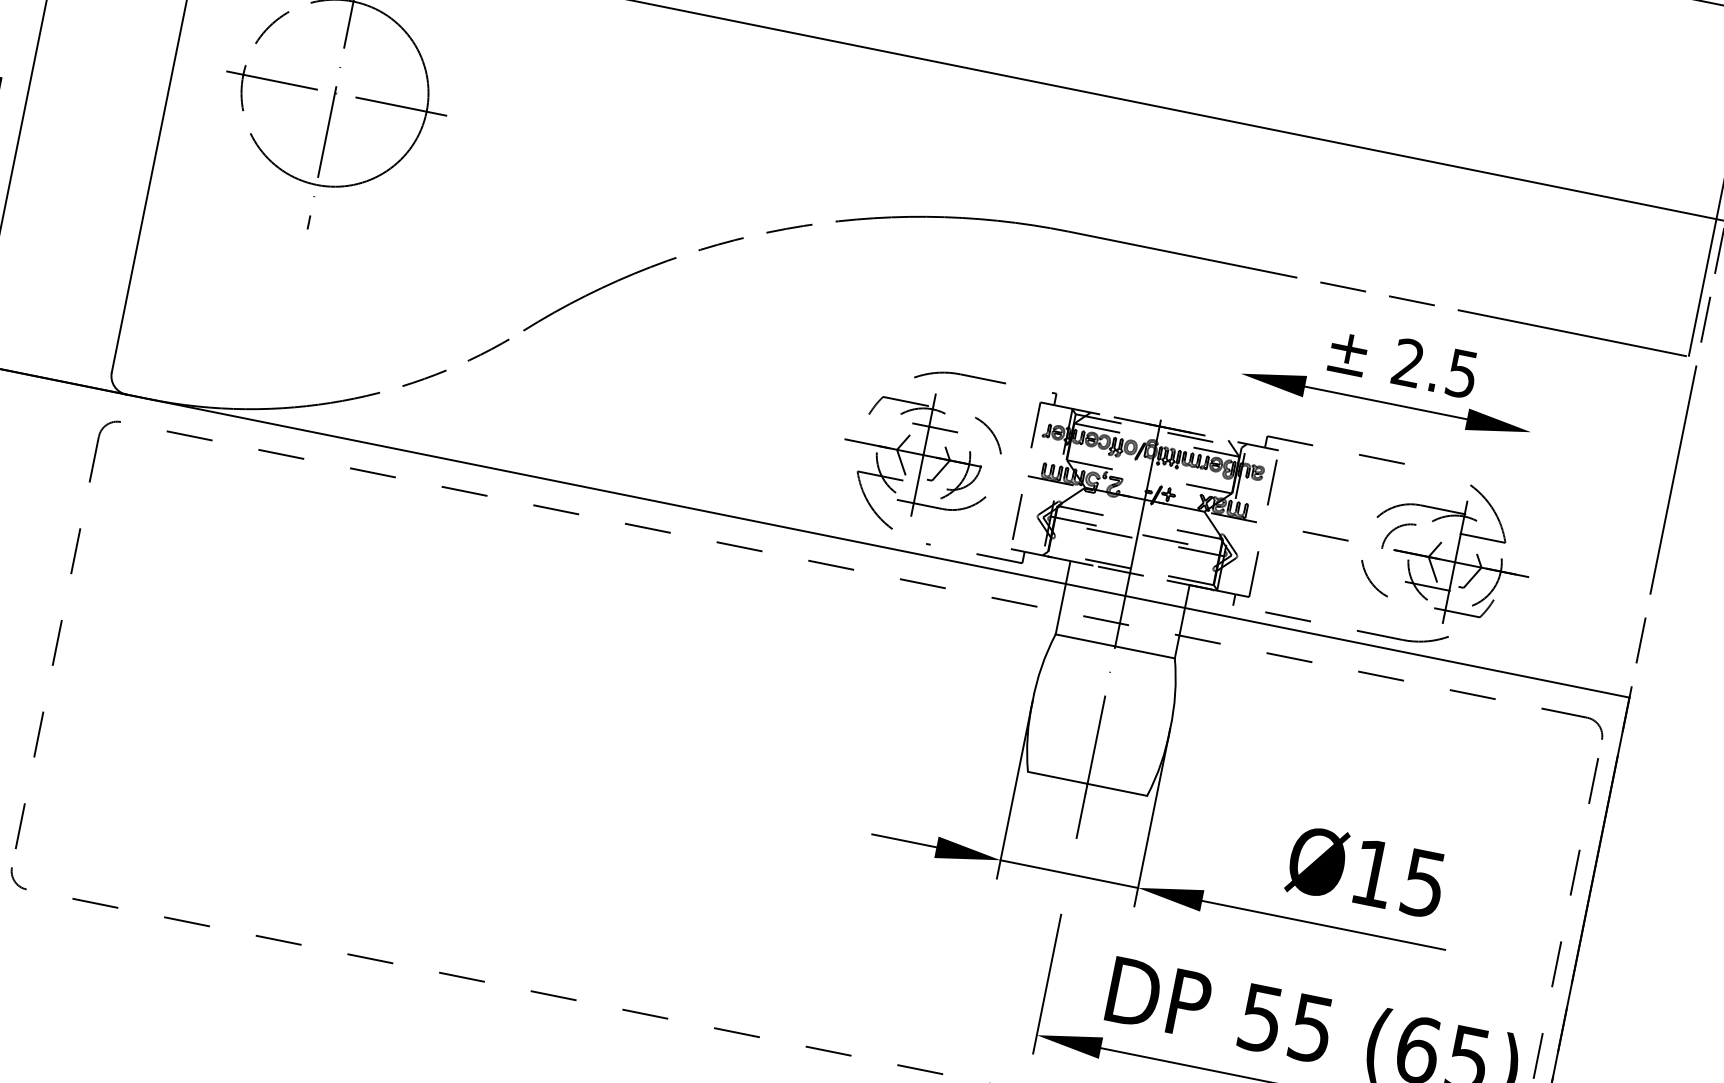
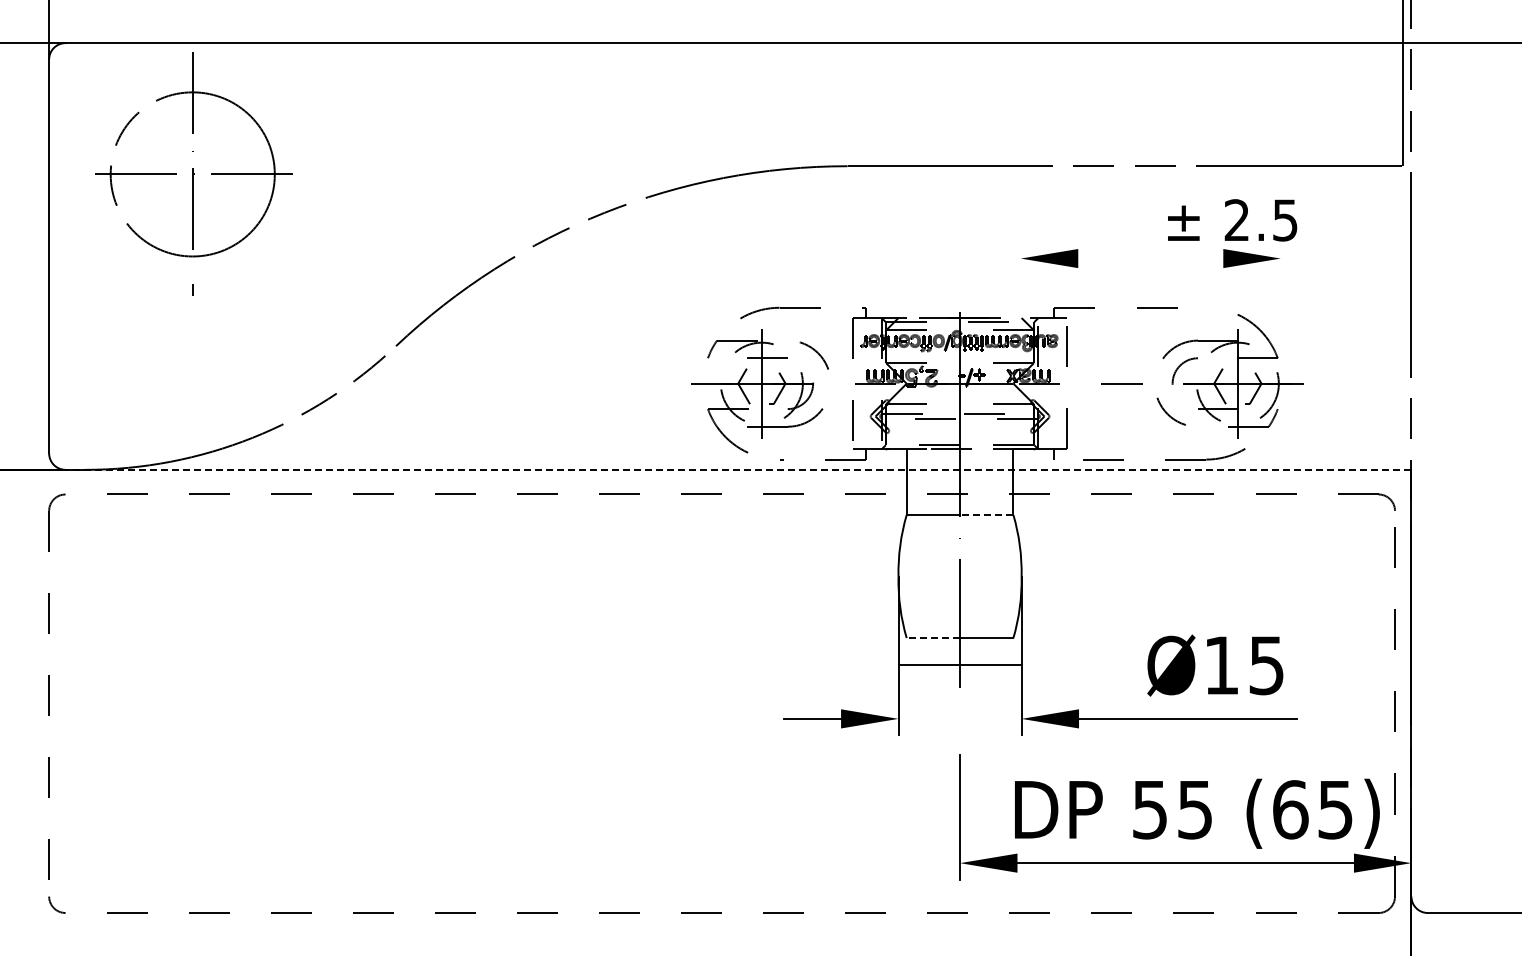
text: (1403, 362) -> (1232, 220), moved
line: (1385, 402) -> (1150, 258), removed
line: (878, 545) -> (738, 469), solid -> dashed
line: (1144, 651) -> (986, 514), solid -> dashed
line: (1057, 778) -> (933, 638), solid -> dashed
line: (1068, 873) -> (959, 664), moved

